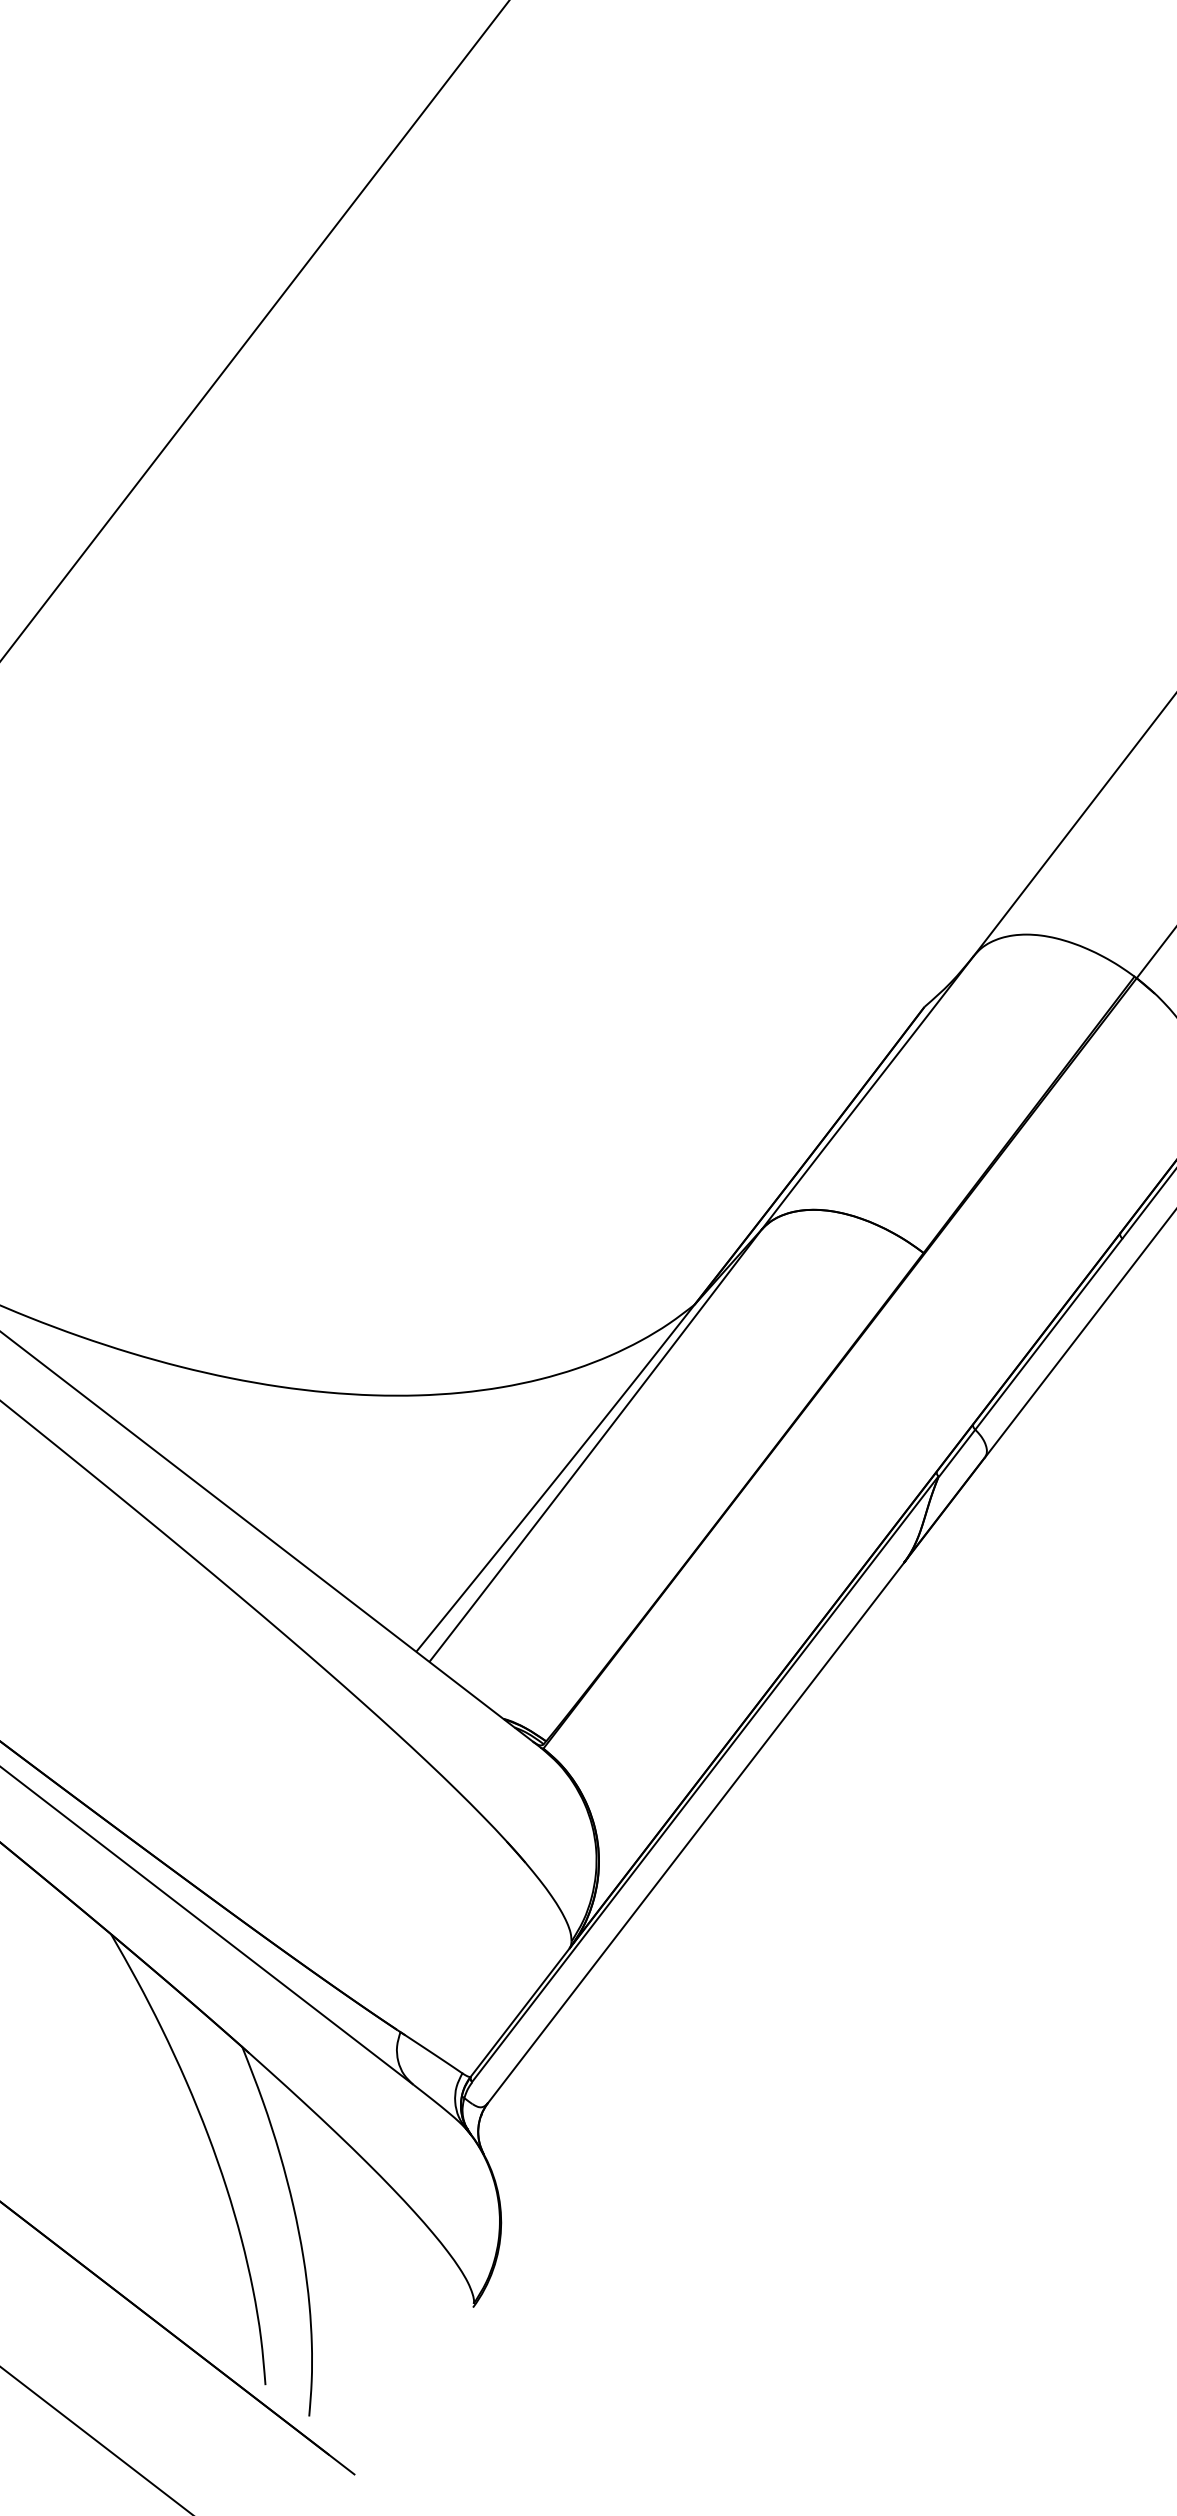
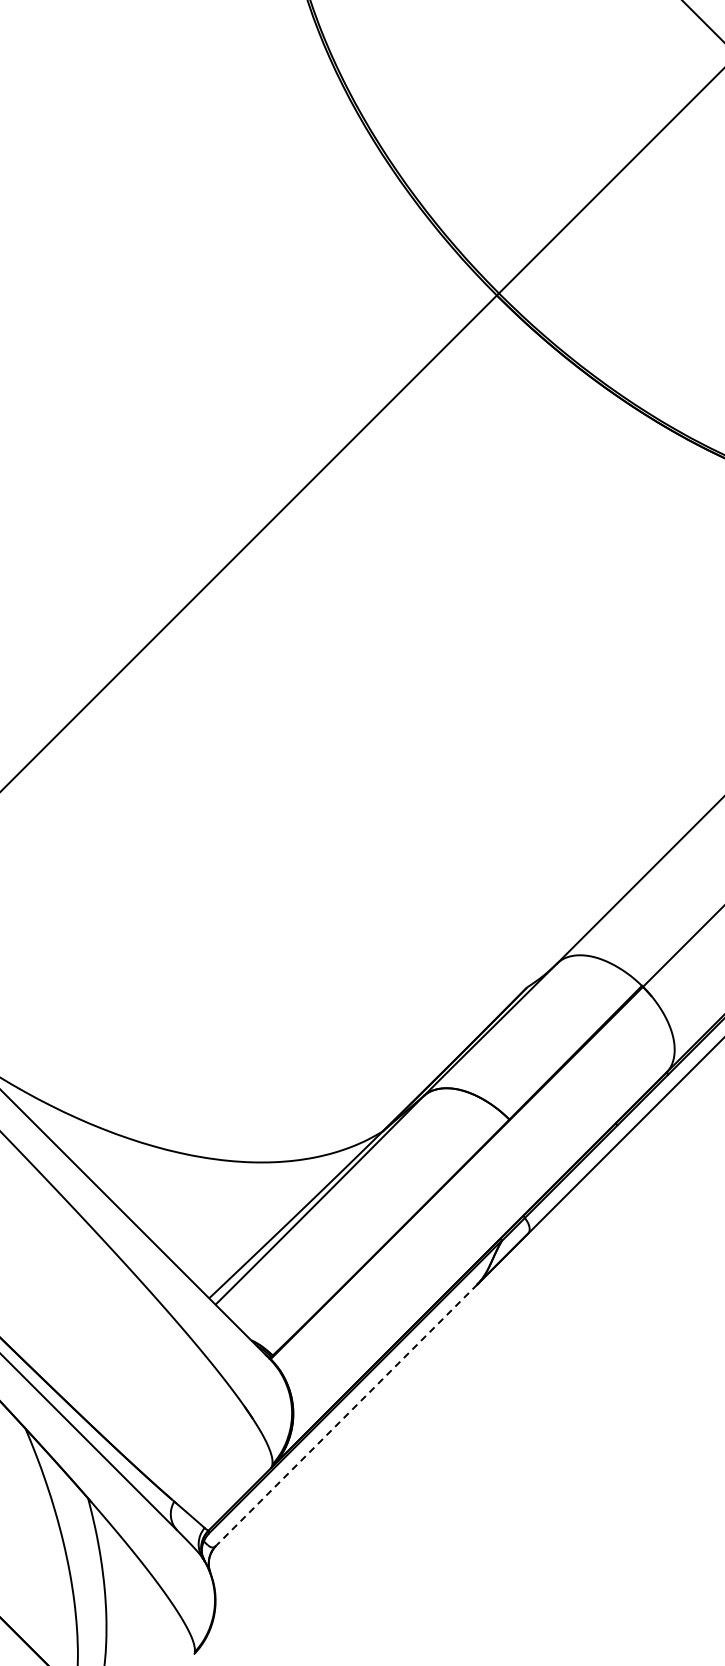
line: (695, 1833) -> (346, 1415), solid -> dashed

